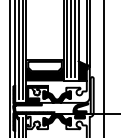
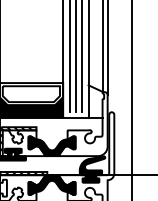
fill: (82, 70) -> (95, 100), removed

